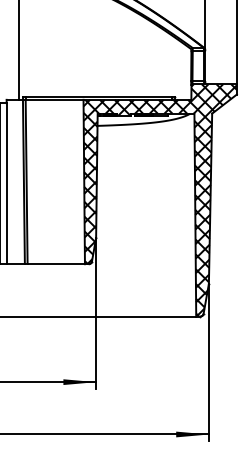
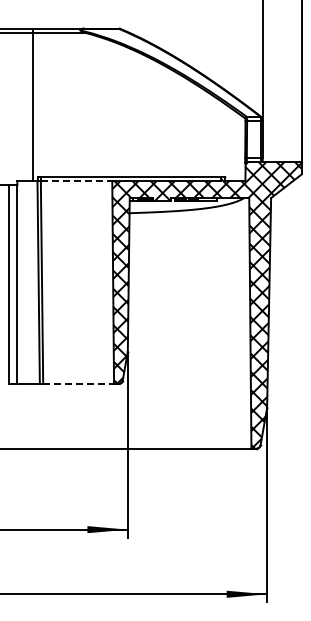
line: (55, 100) -> (77, 181), solid -> dashed
line: (56, 264) -> (79, 384), solid -> dashed

